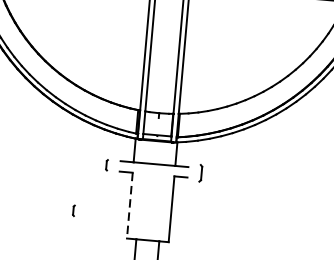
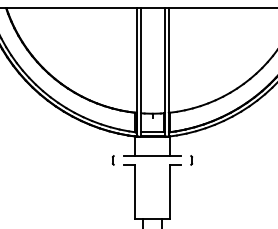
part: (200, 173) -> (191, 160), size x0.62
line: (130, 206) -> (135, 192), dashed -> solid
part: (72, 210) -> (88, 200), removed

